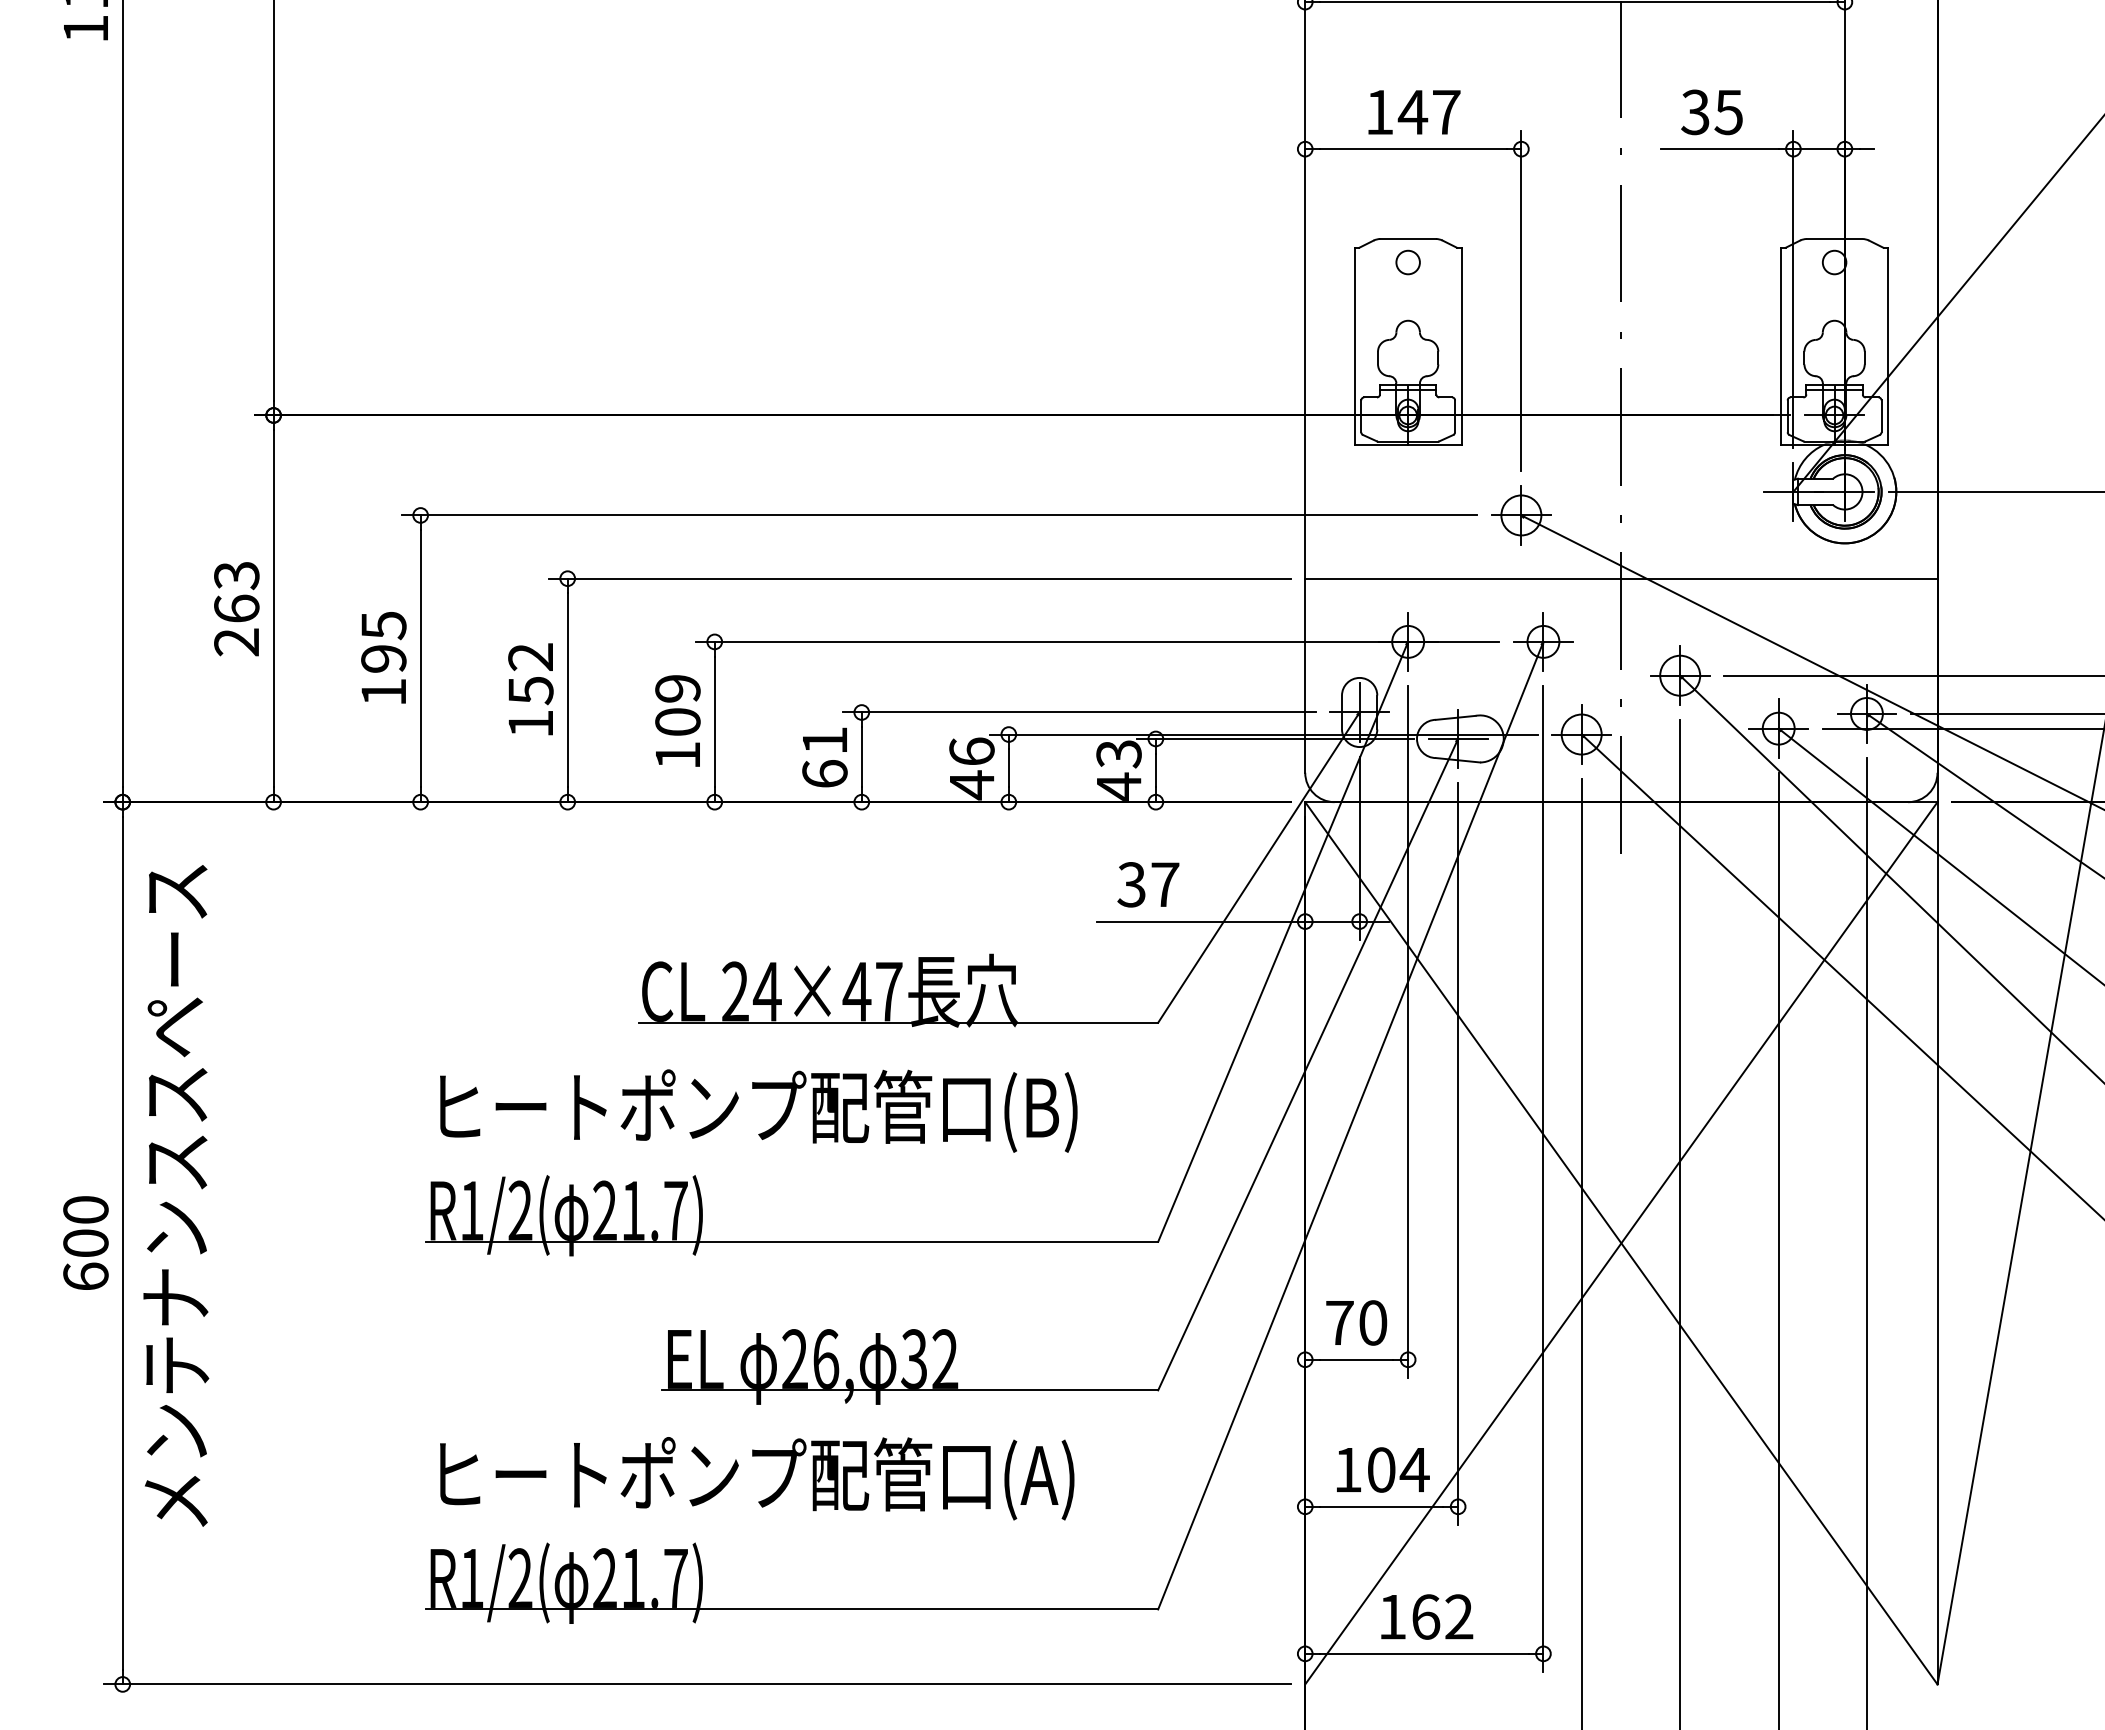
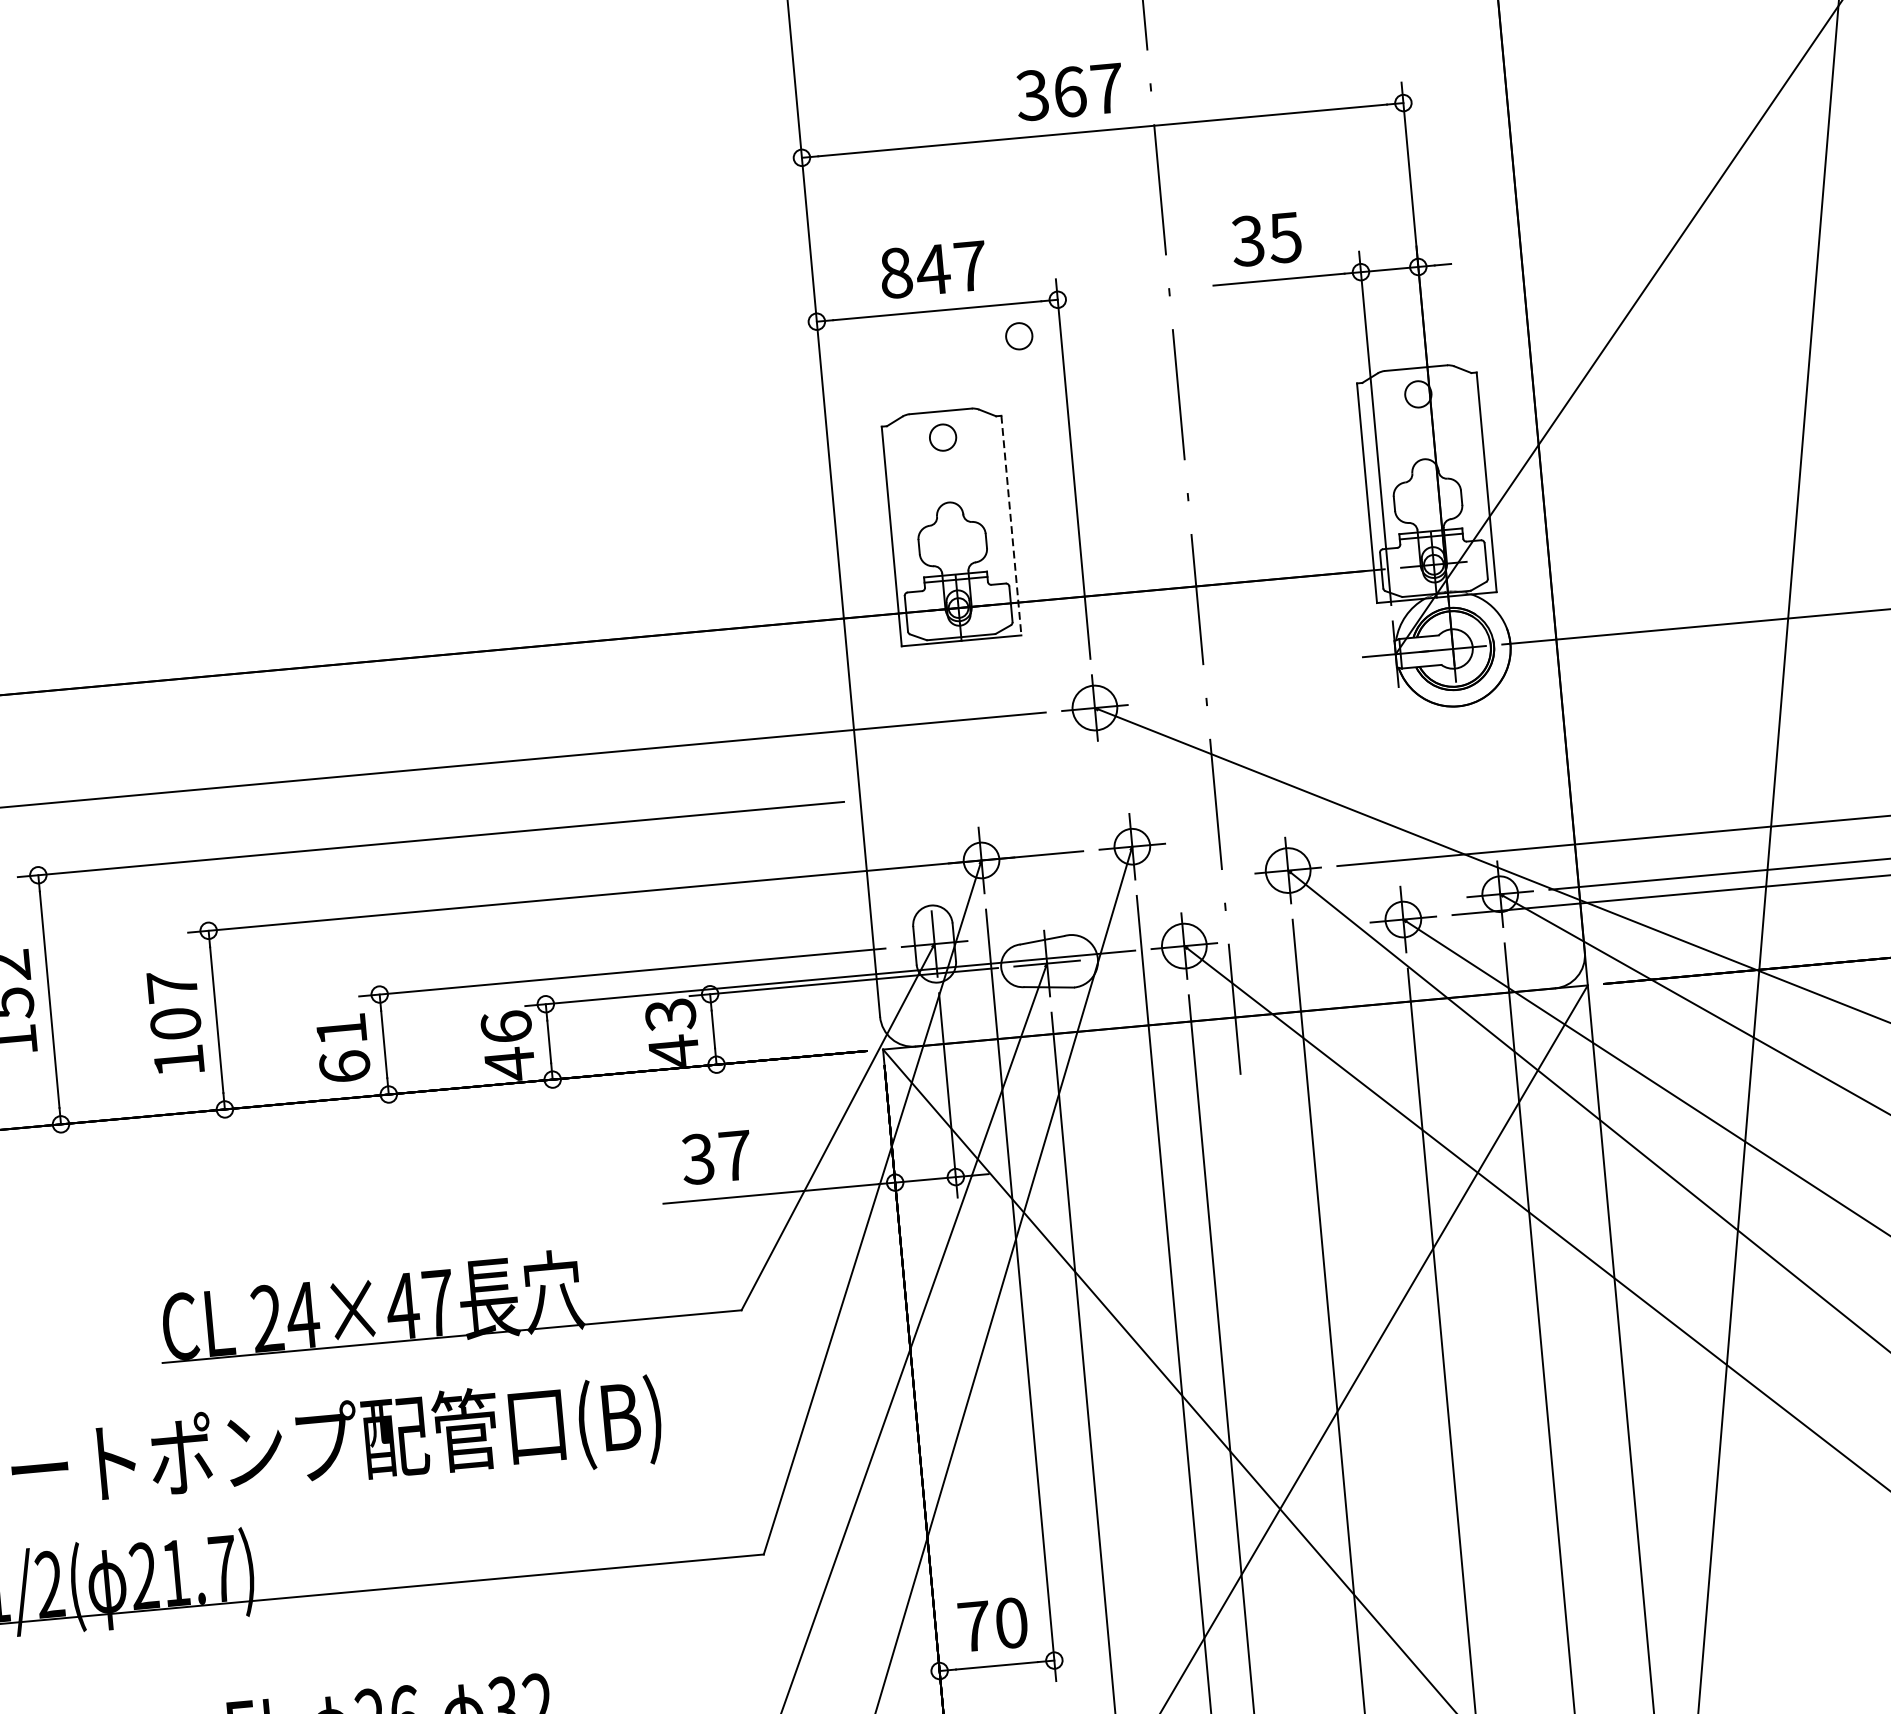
text: (1379, 112) -> (895, 273), 147 -> 847
circle: (1483, 178) -> (1018, 336), added
line: (1461, 346) -> (1011, 525), solid -> dashed
line: (1621, 578) -> (1212, 768), removed
text: (677, 688) -> (171, 986), 109 -> 107

